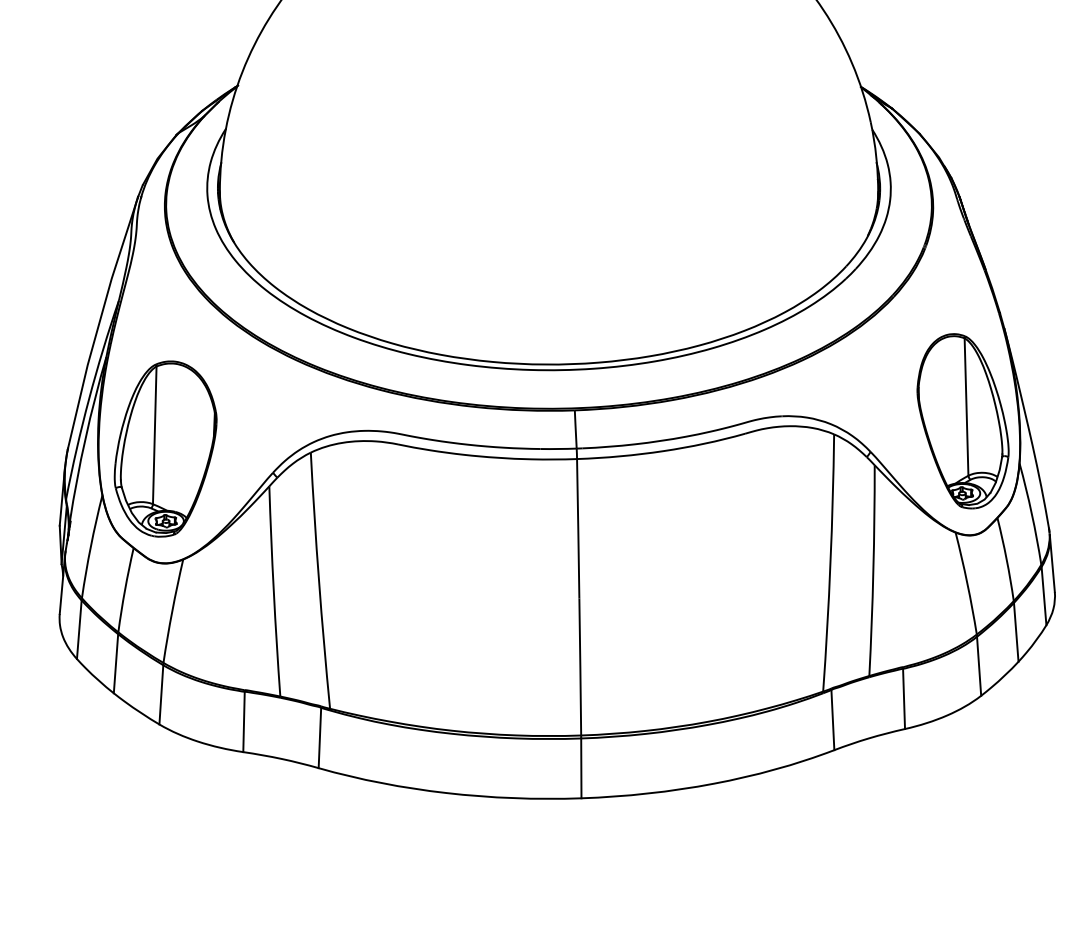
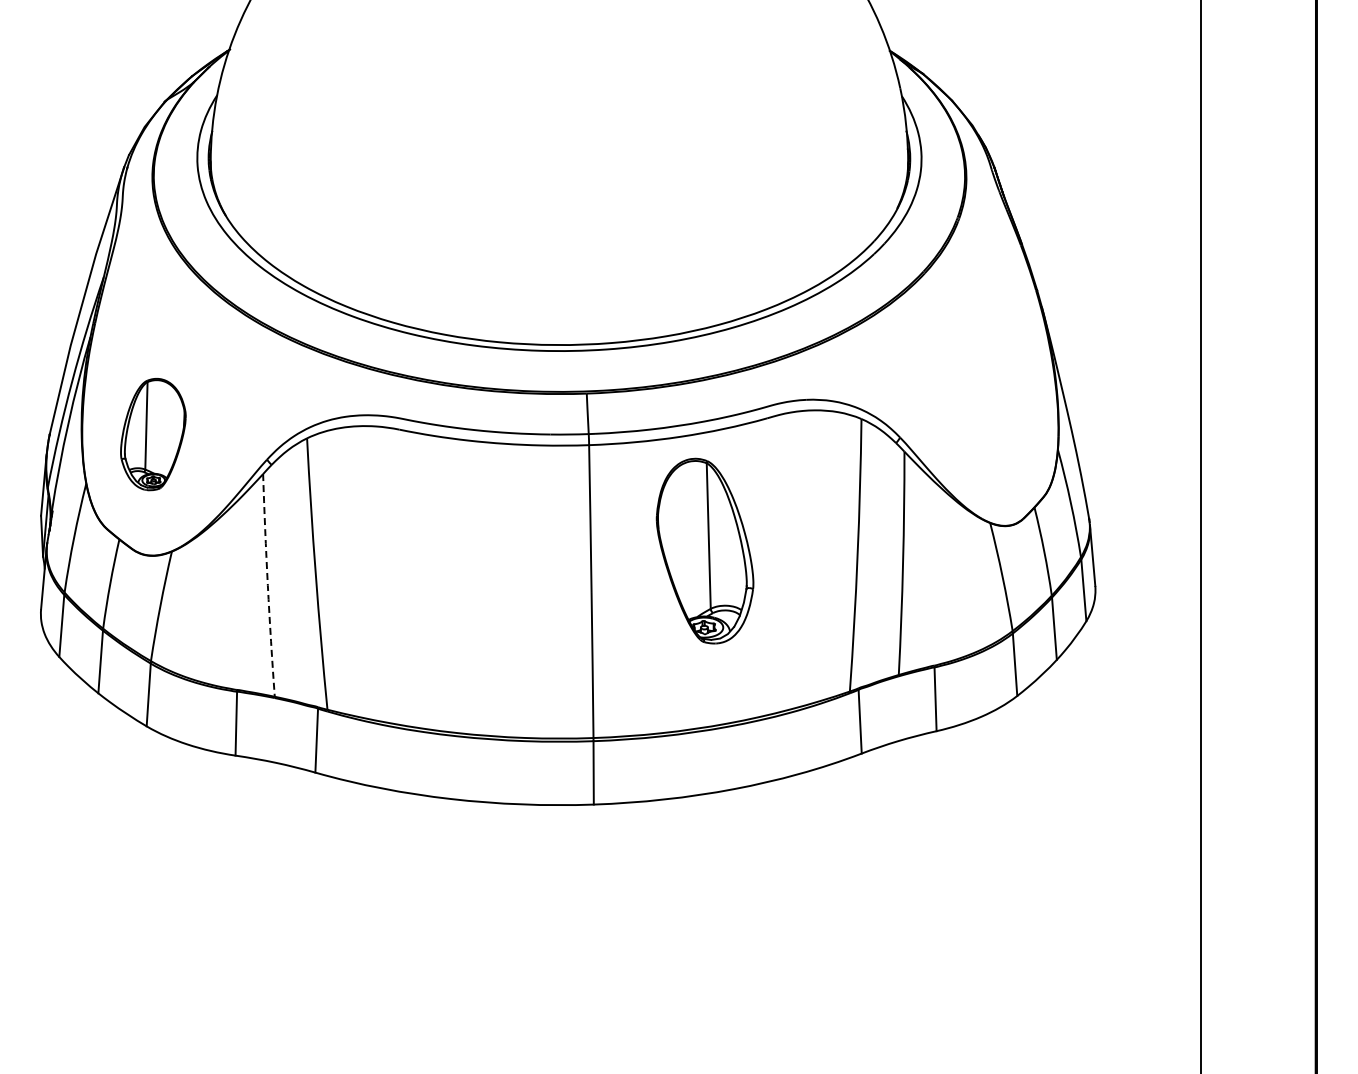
part: (962, 420) -> (704, 550), moved
part: (165, 448) -> (153, 434), size x0.6
arc: (273, 591) -> (267, 585), solid -> dashed

